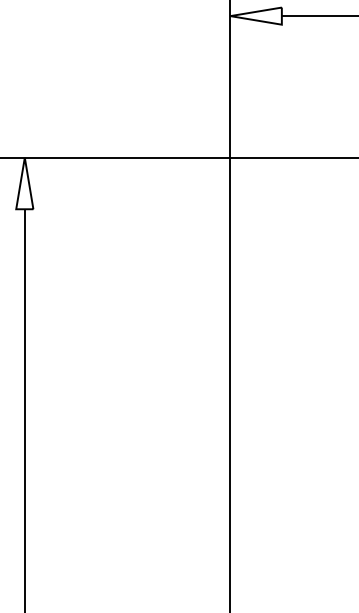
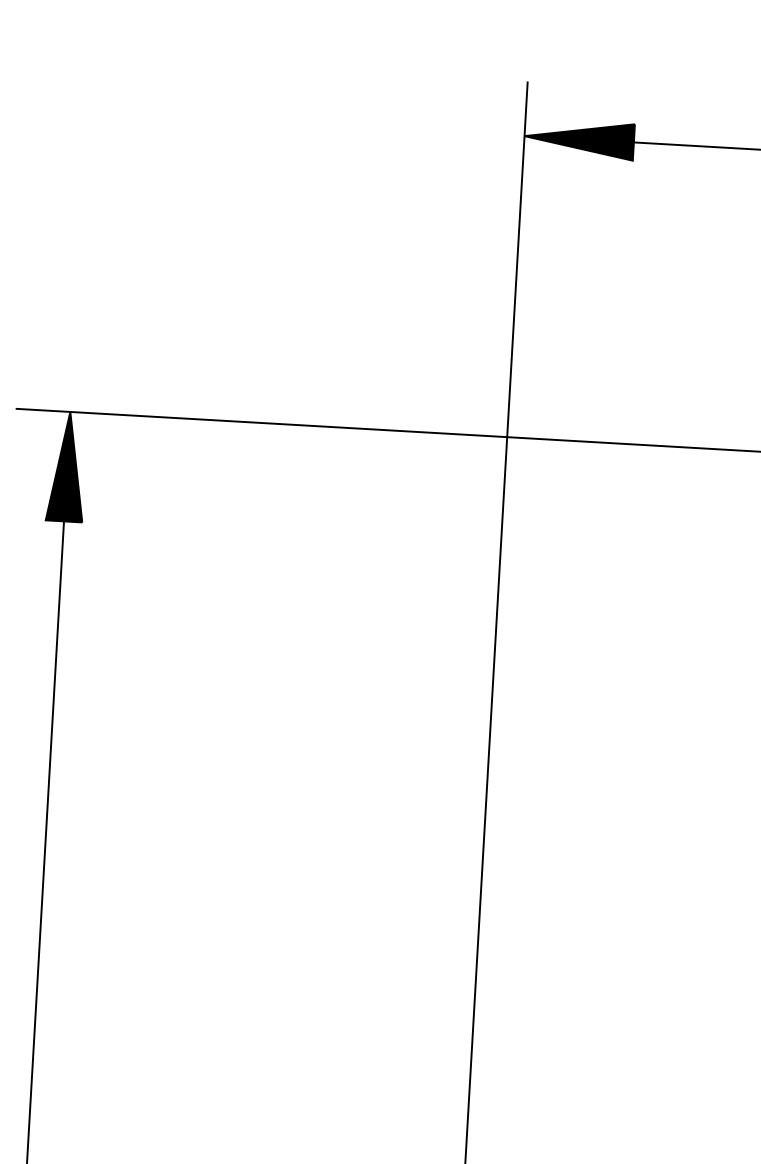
fill: (255, 15) -> (577, 137), added
fill: (24, 183) -> (66, 466), added

